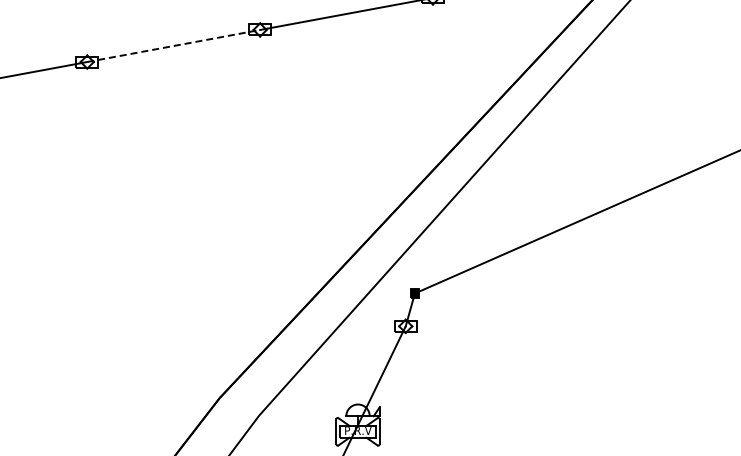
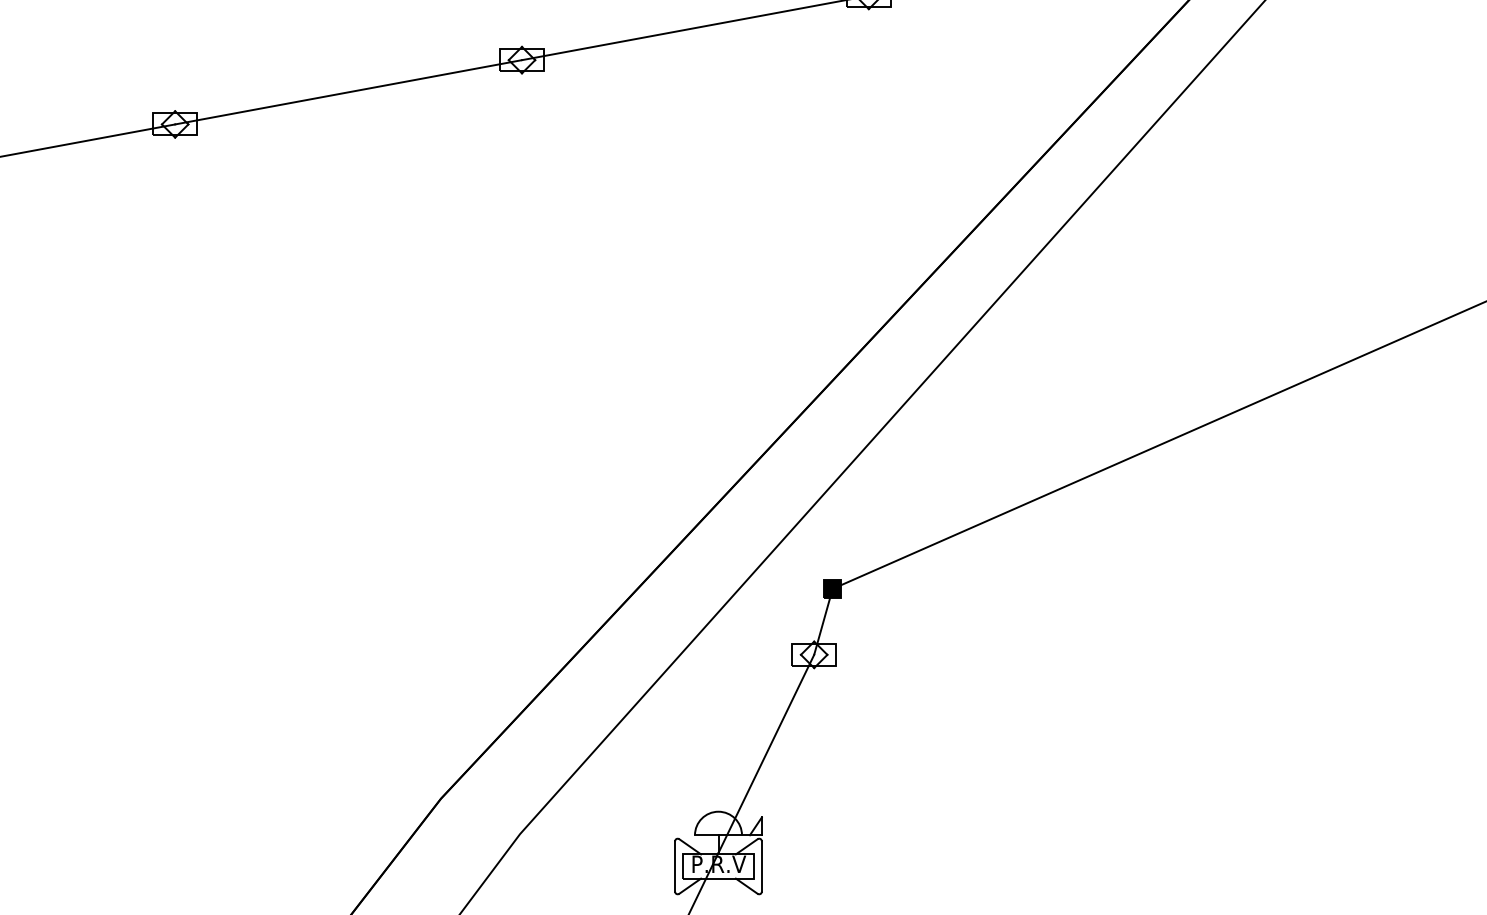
line: (173, 46) -> (348, 93), dashed -> solid

